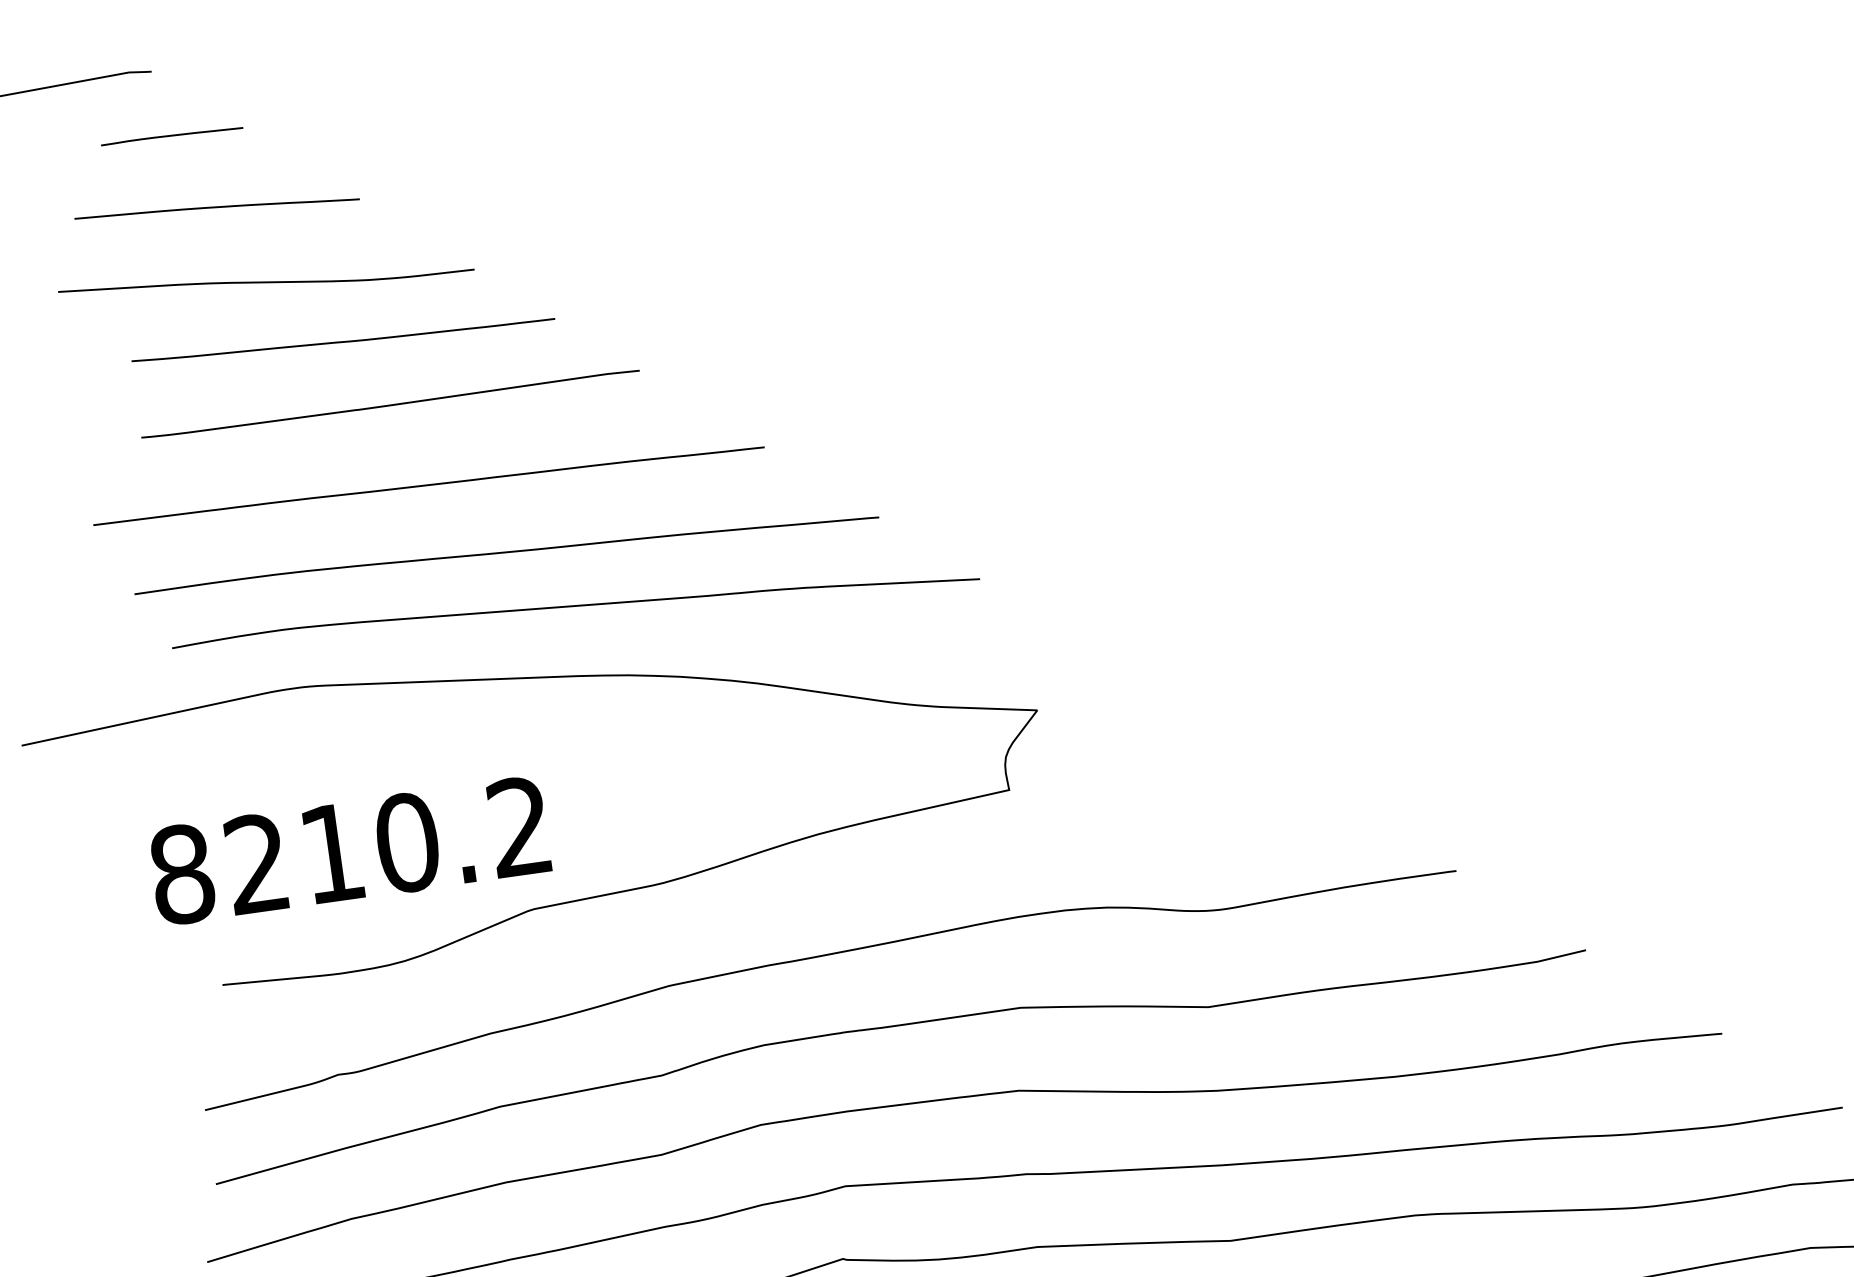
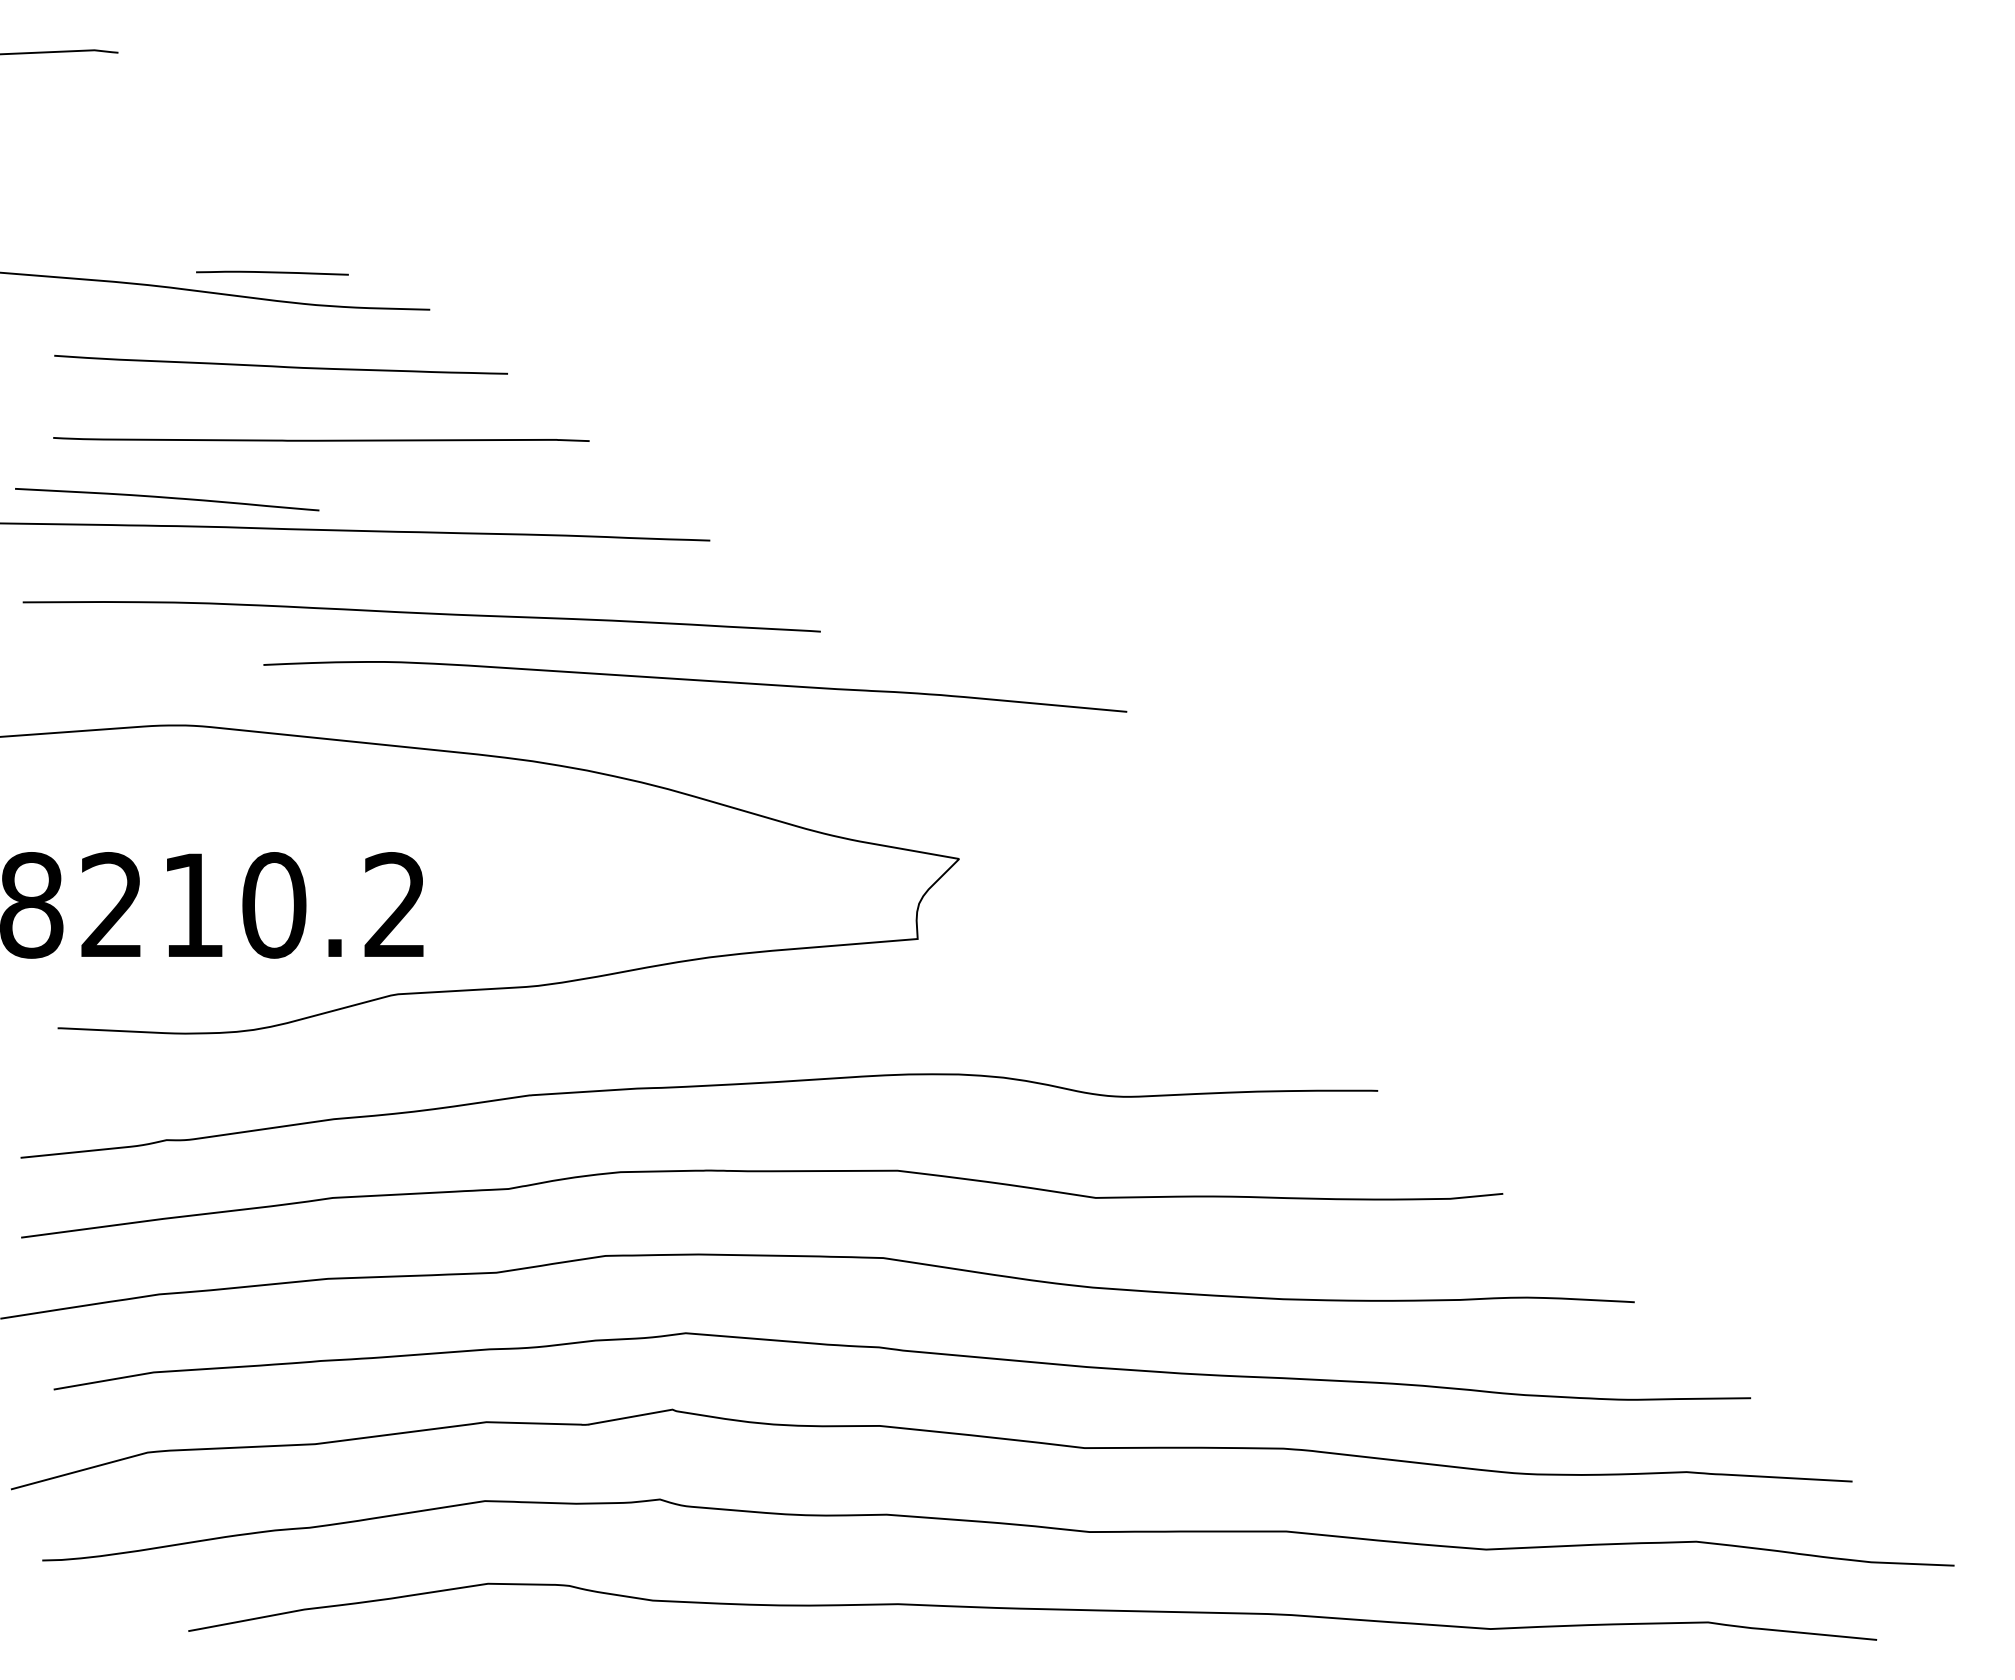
curve: (172, 135) -> (272, 272), moved
curve: (217, 207) -> (167, 498), moved
curve: (576, 607) -> (696, 681), moved

